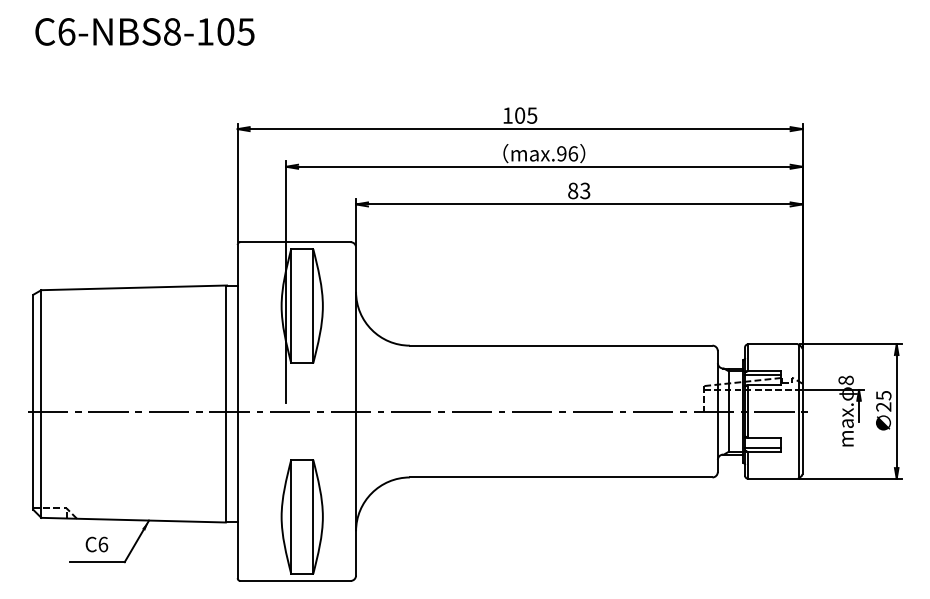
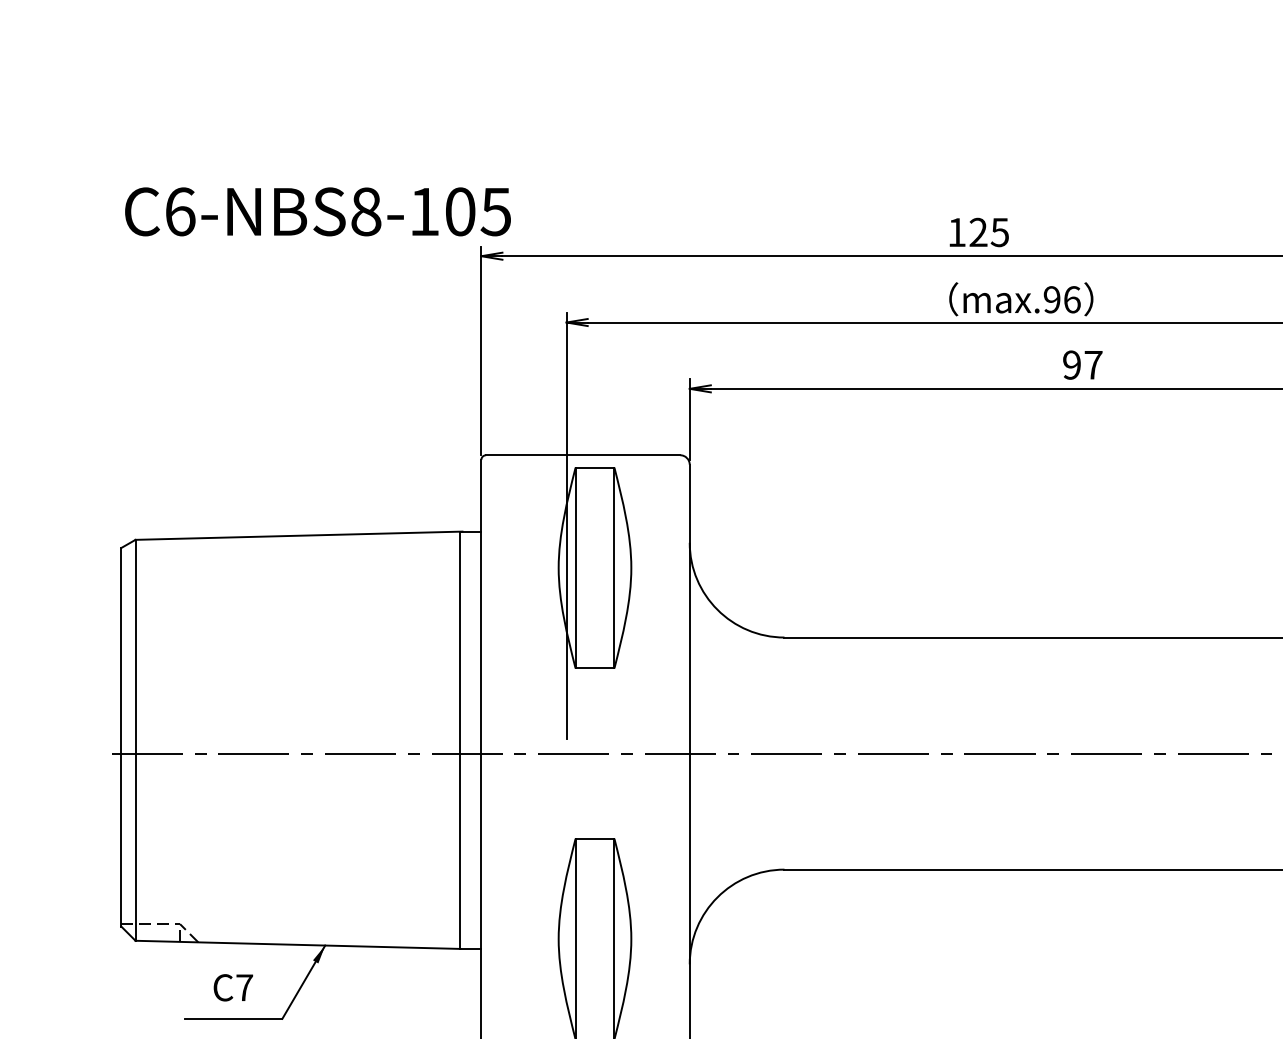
text: (144, 31) -> (317, 211), moved
text: (520, 115) -> (979, 232), 105 -> 125
text: (579, 190) -> (1083, 364), 83 -> 97
text: (103, 544) -> (244, 987), C6 -> C7

